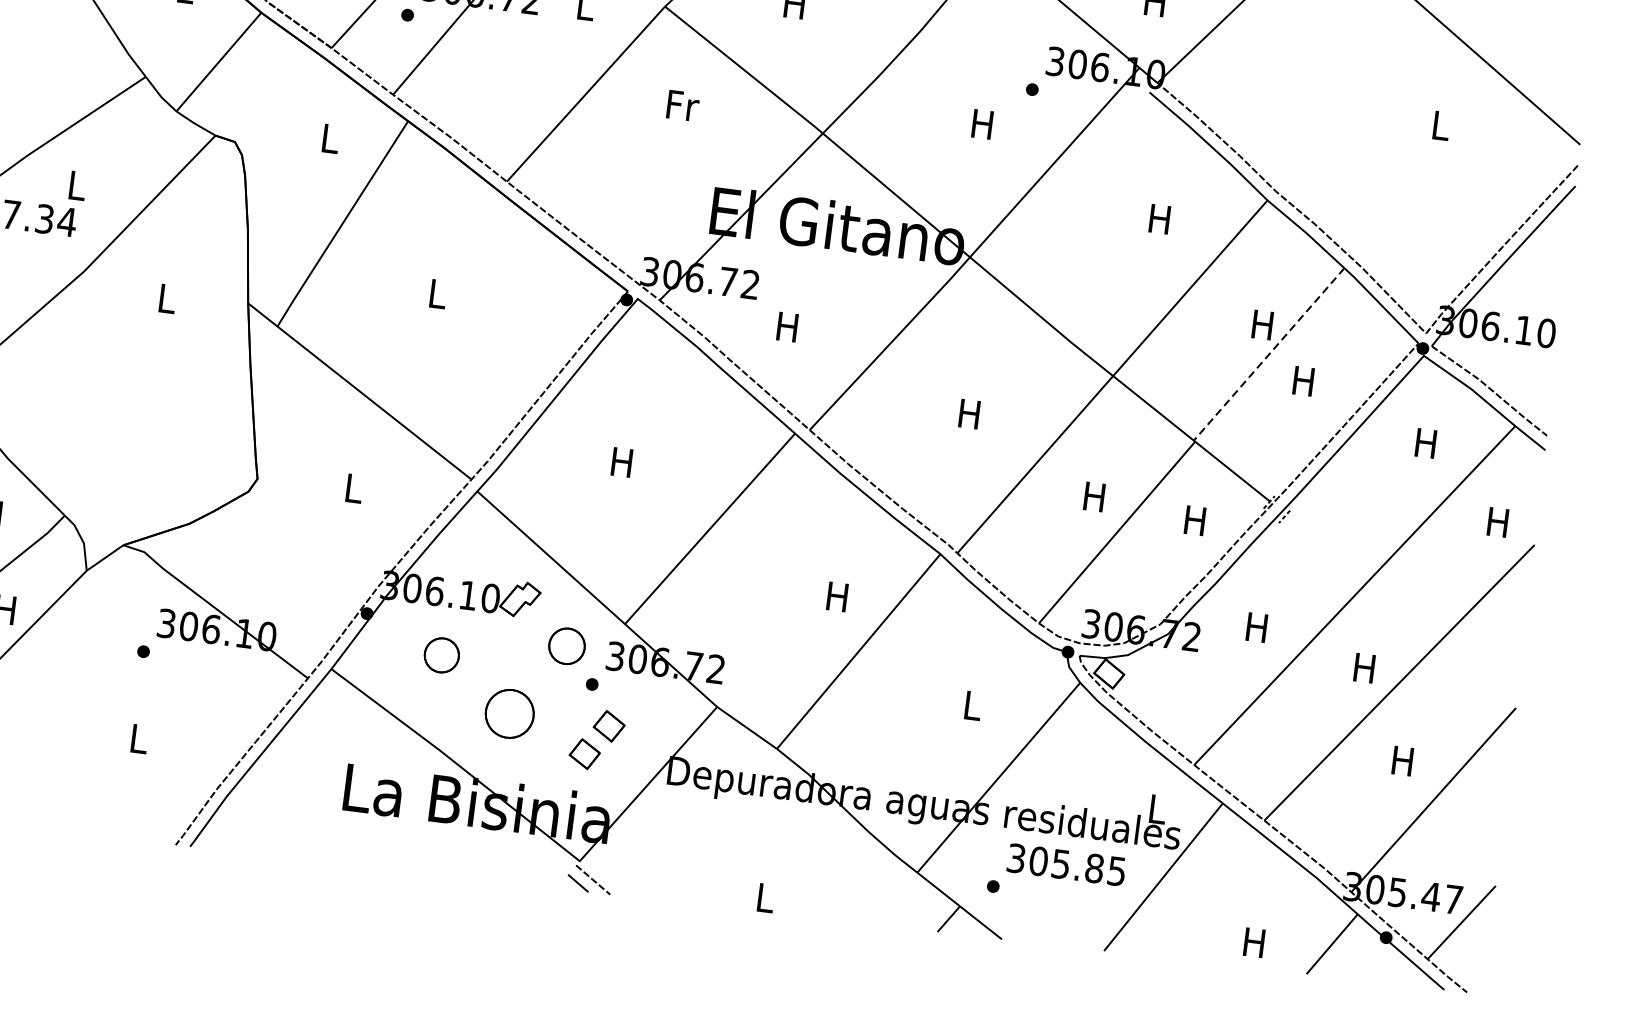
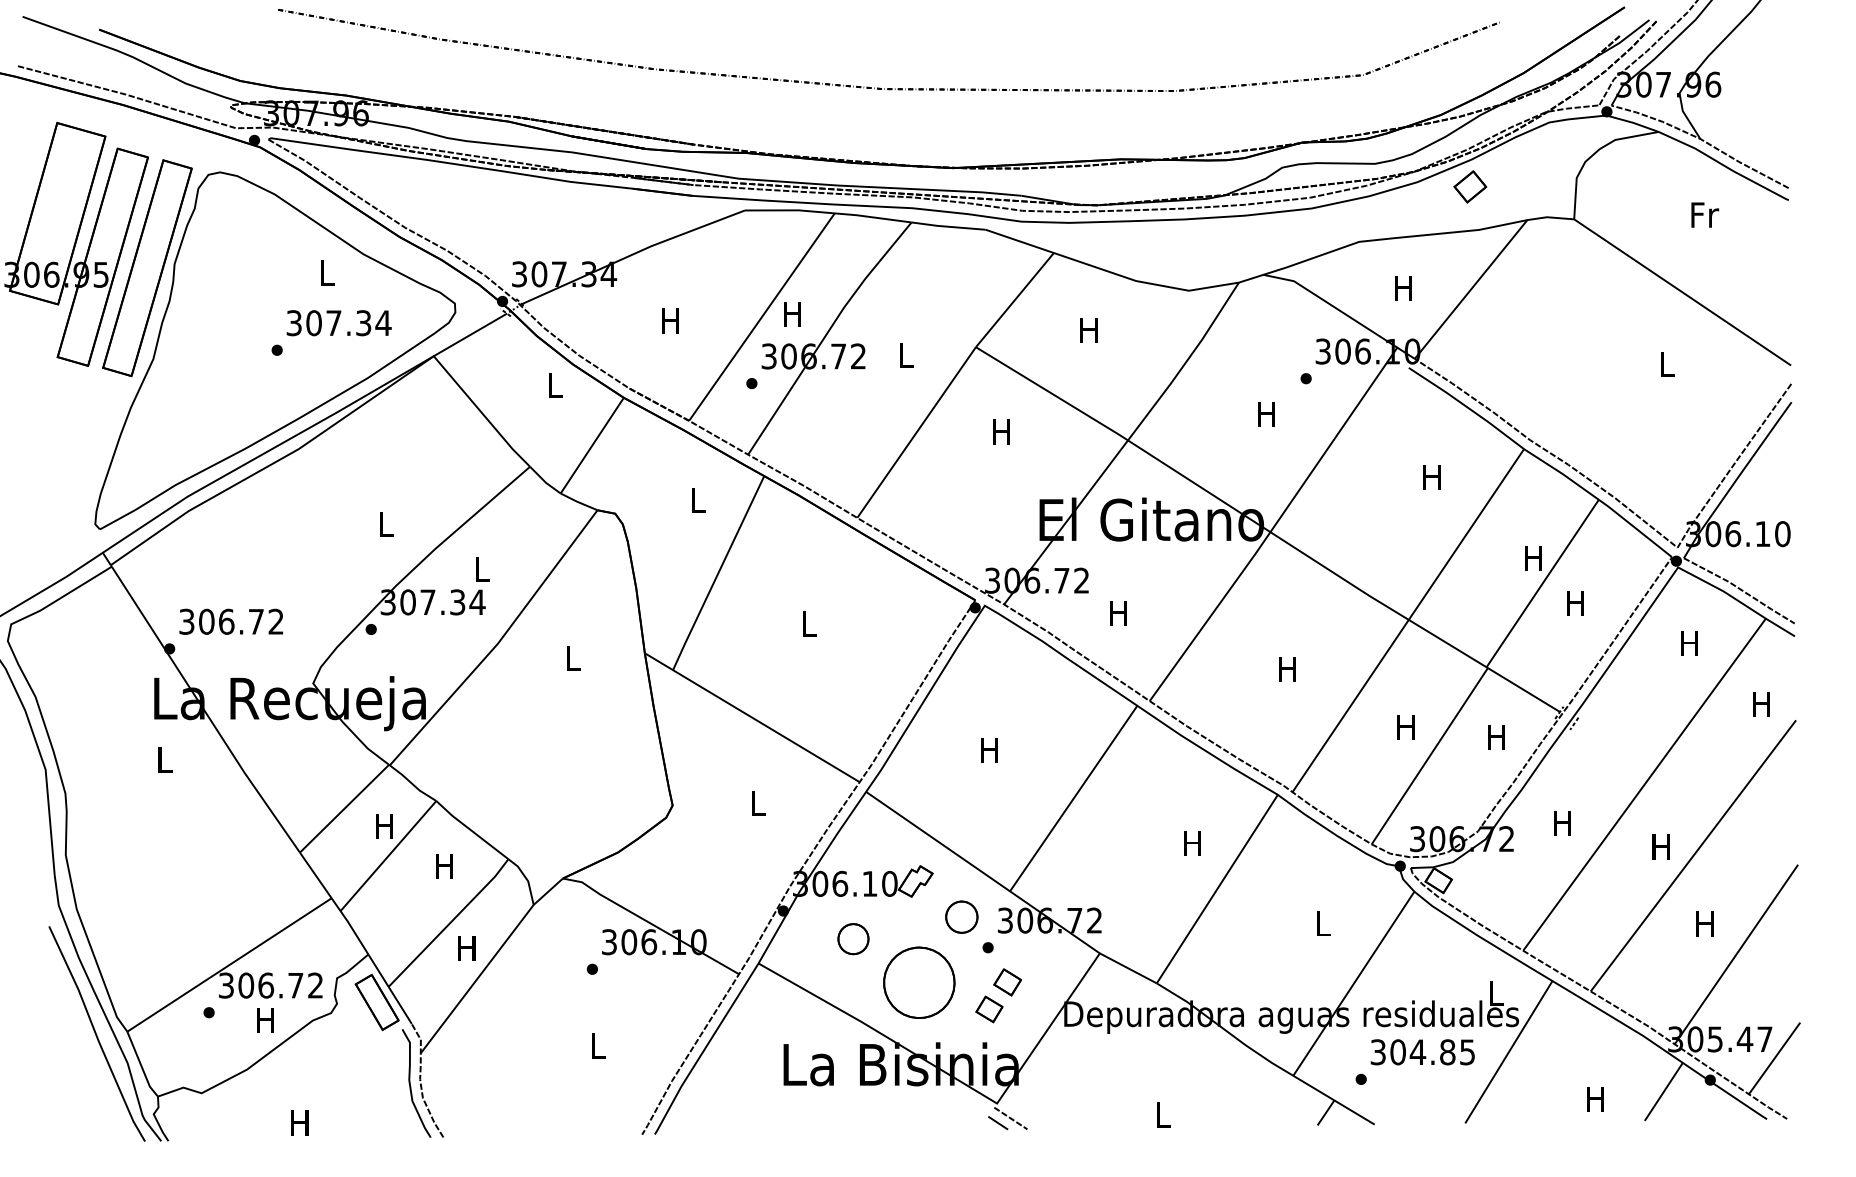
text: (682, 105) -> (1002, 431), Fr -> H
line: (1268, 354) -> (1542, 583), dashed -> solid
part: (509, 713) -> (919, 982), size x1.67
text: (1060, 864) -> (1417, 1052), 305.85 -> 304.85

